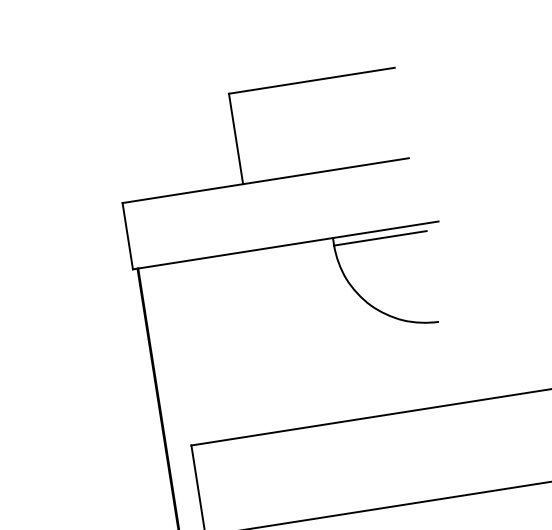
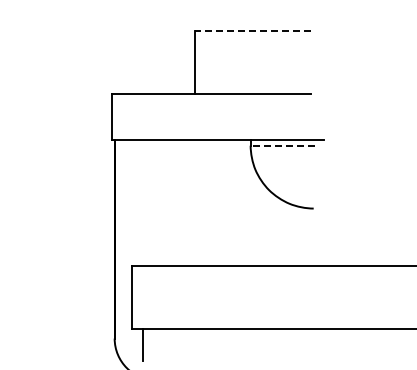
line: (312, 80) -> (253, 31), solid -> dashed
line: (379, 238) -> (282, 145), solid -> dashed

